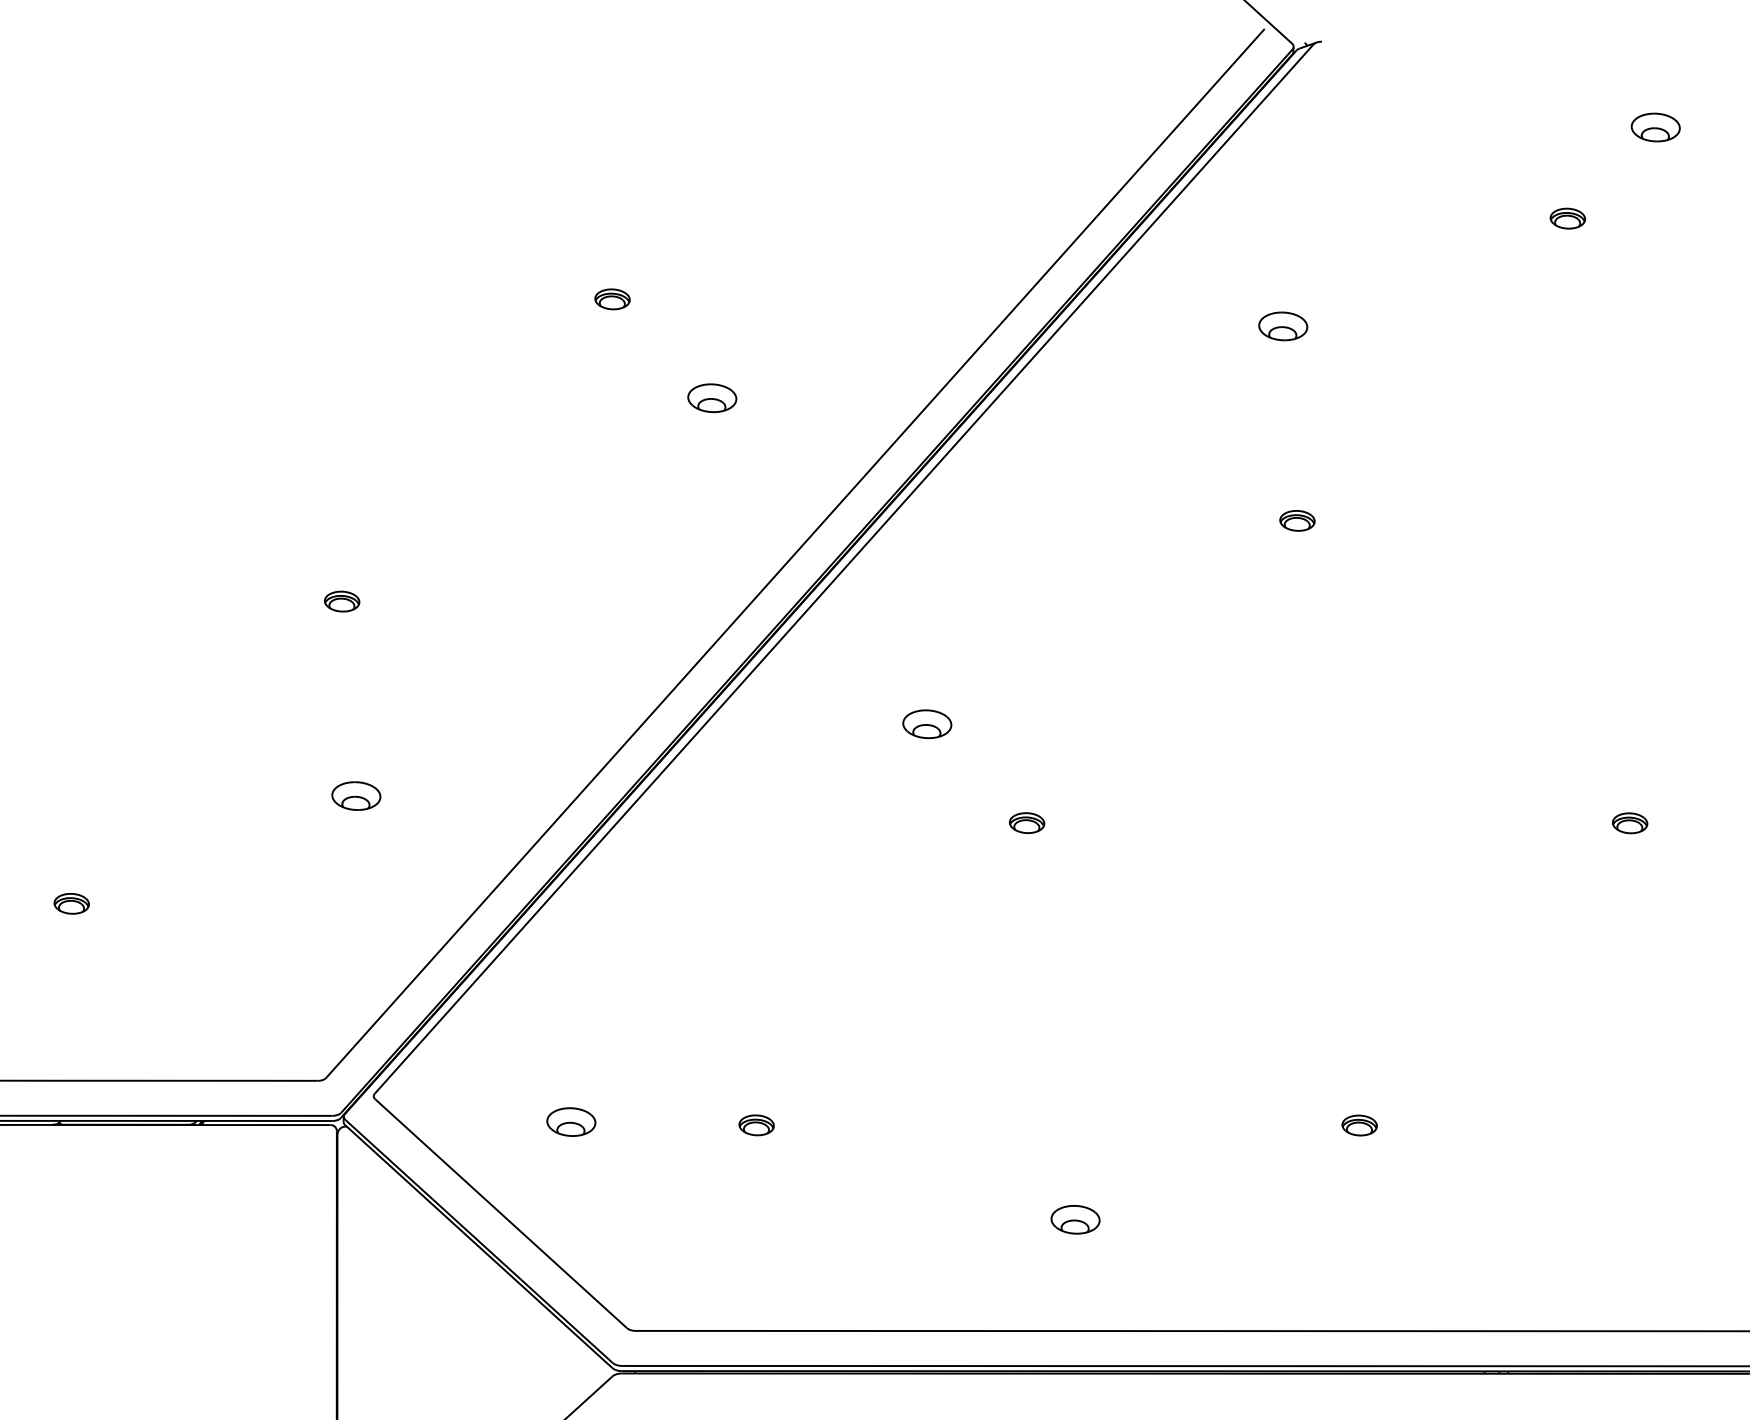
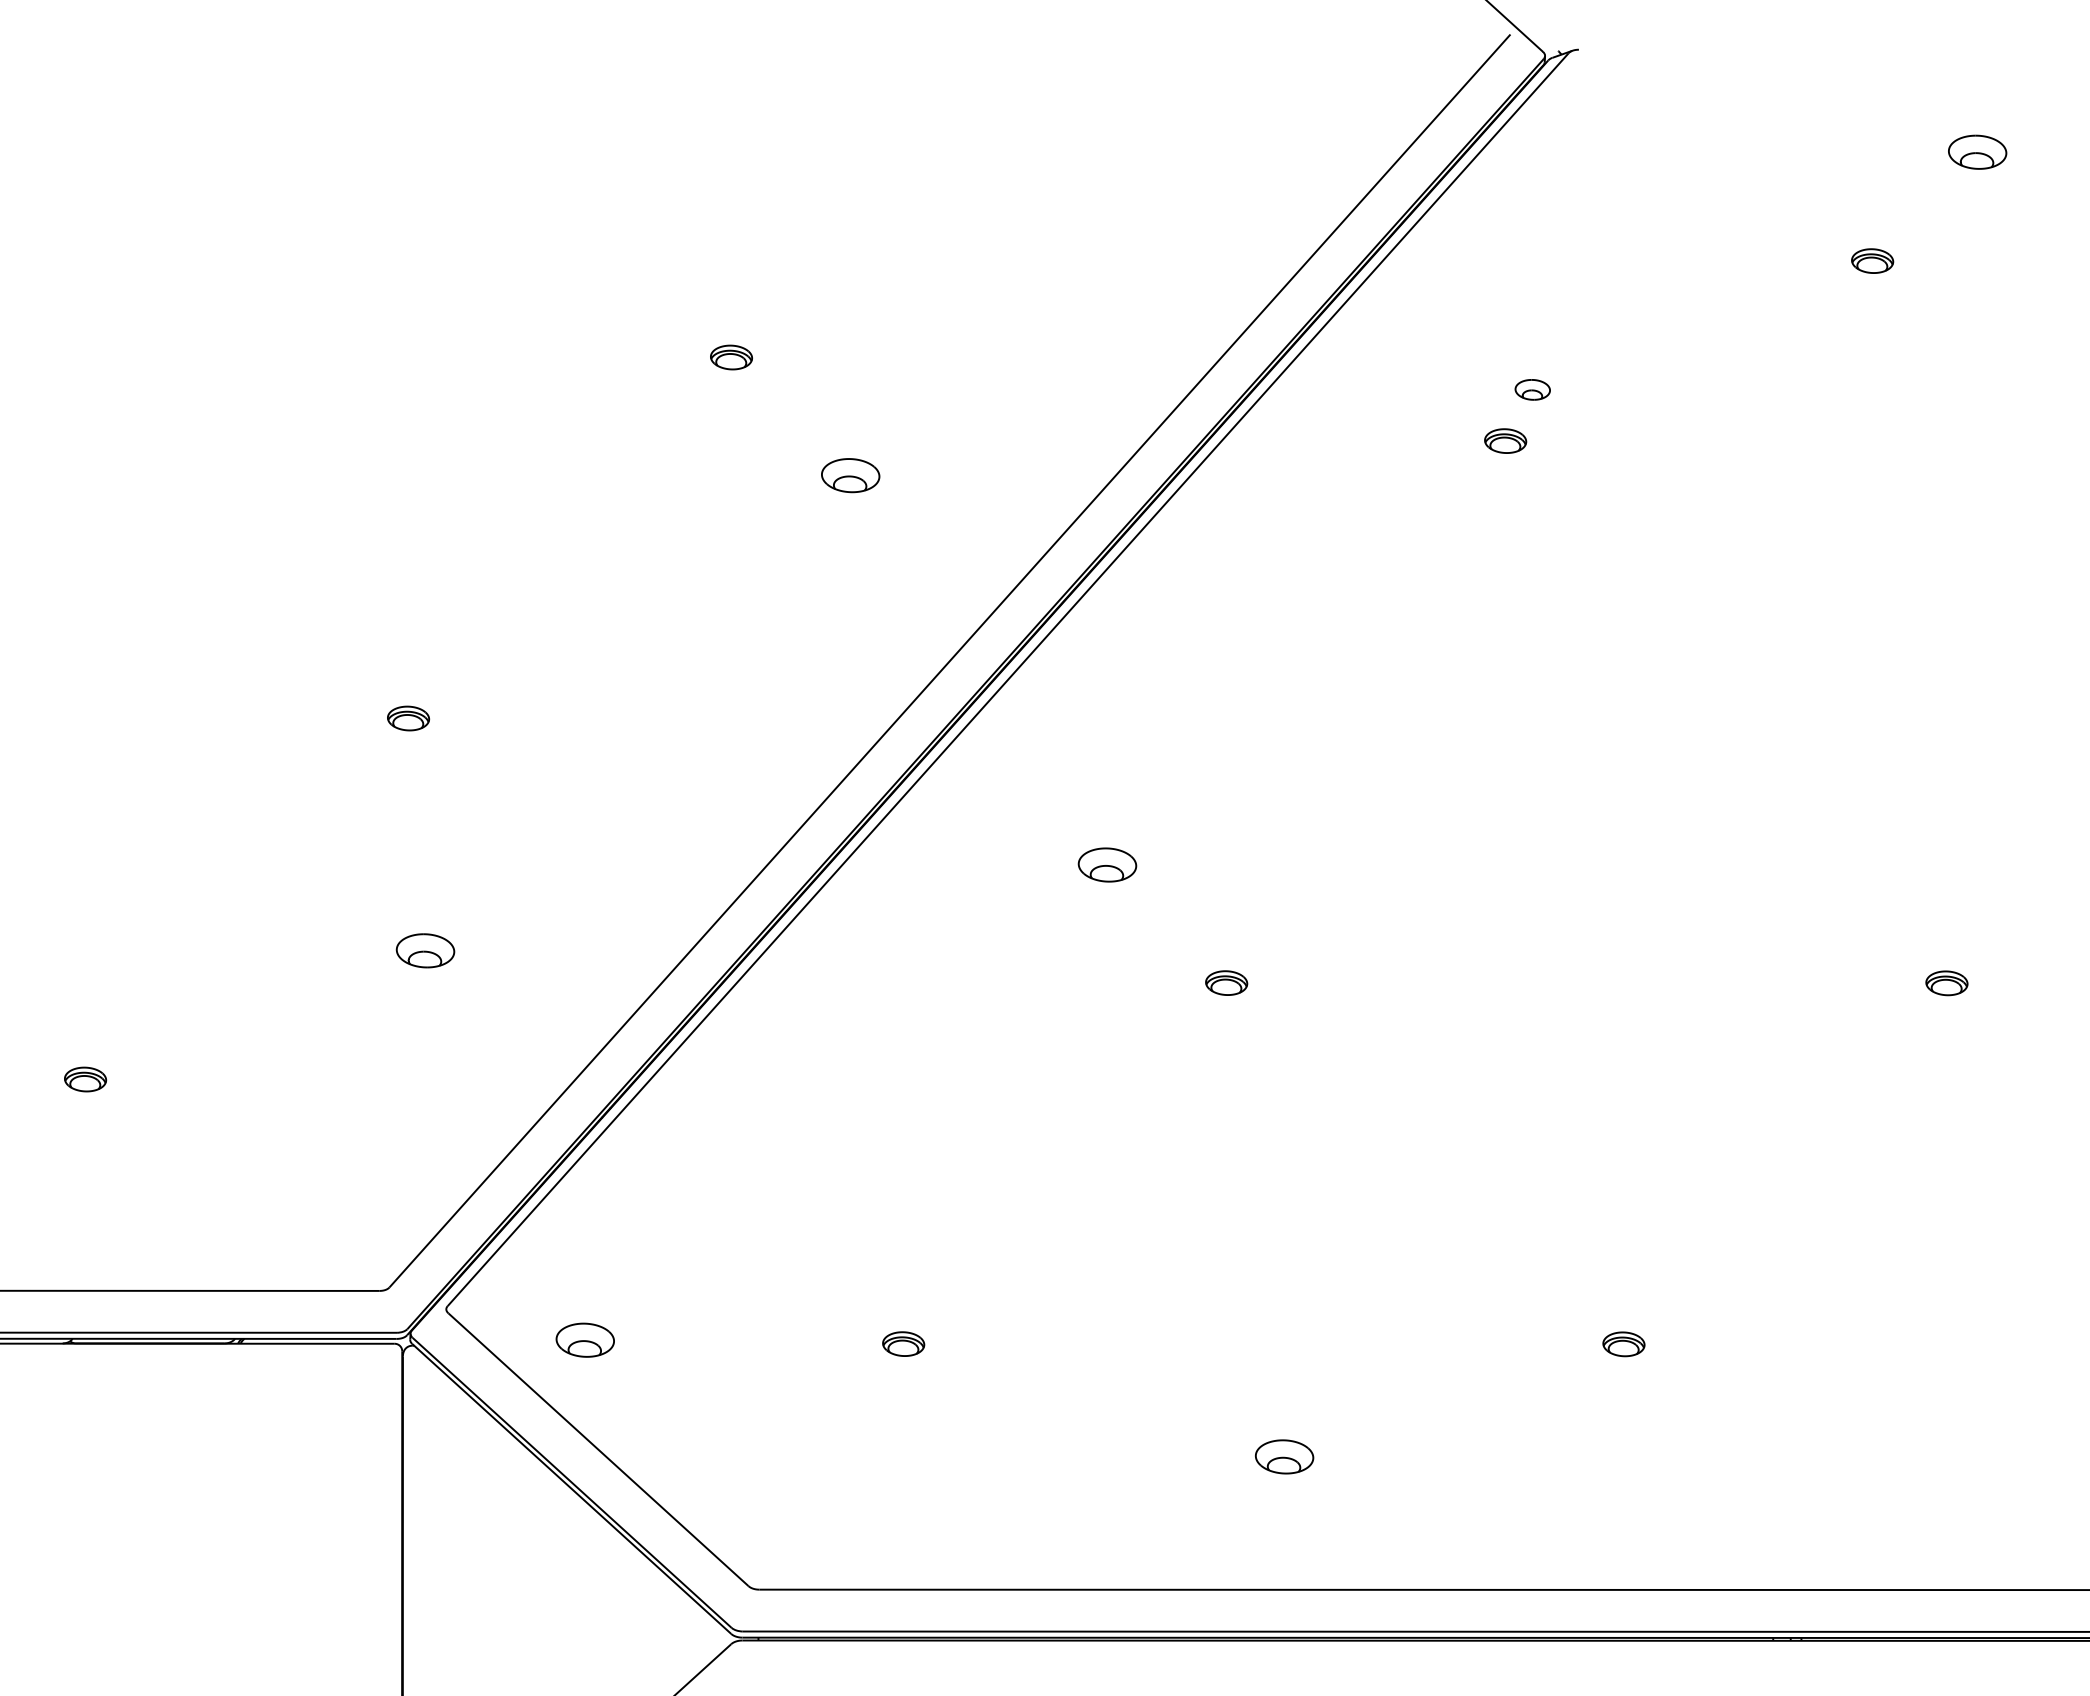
part: (1283, 326) -> (1532, 389), size x0.6
part: (1297, 520) -> (1505, 440), moved
part: (570, 1121) -> (584, 1339), moved

